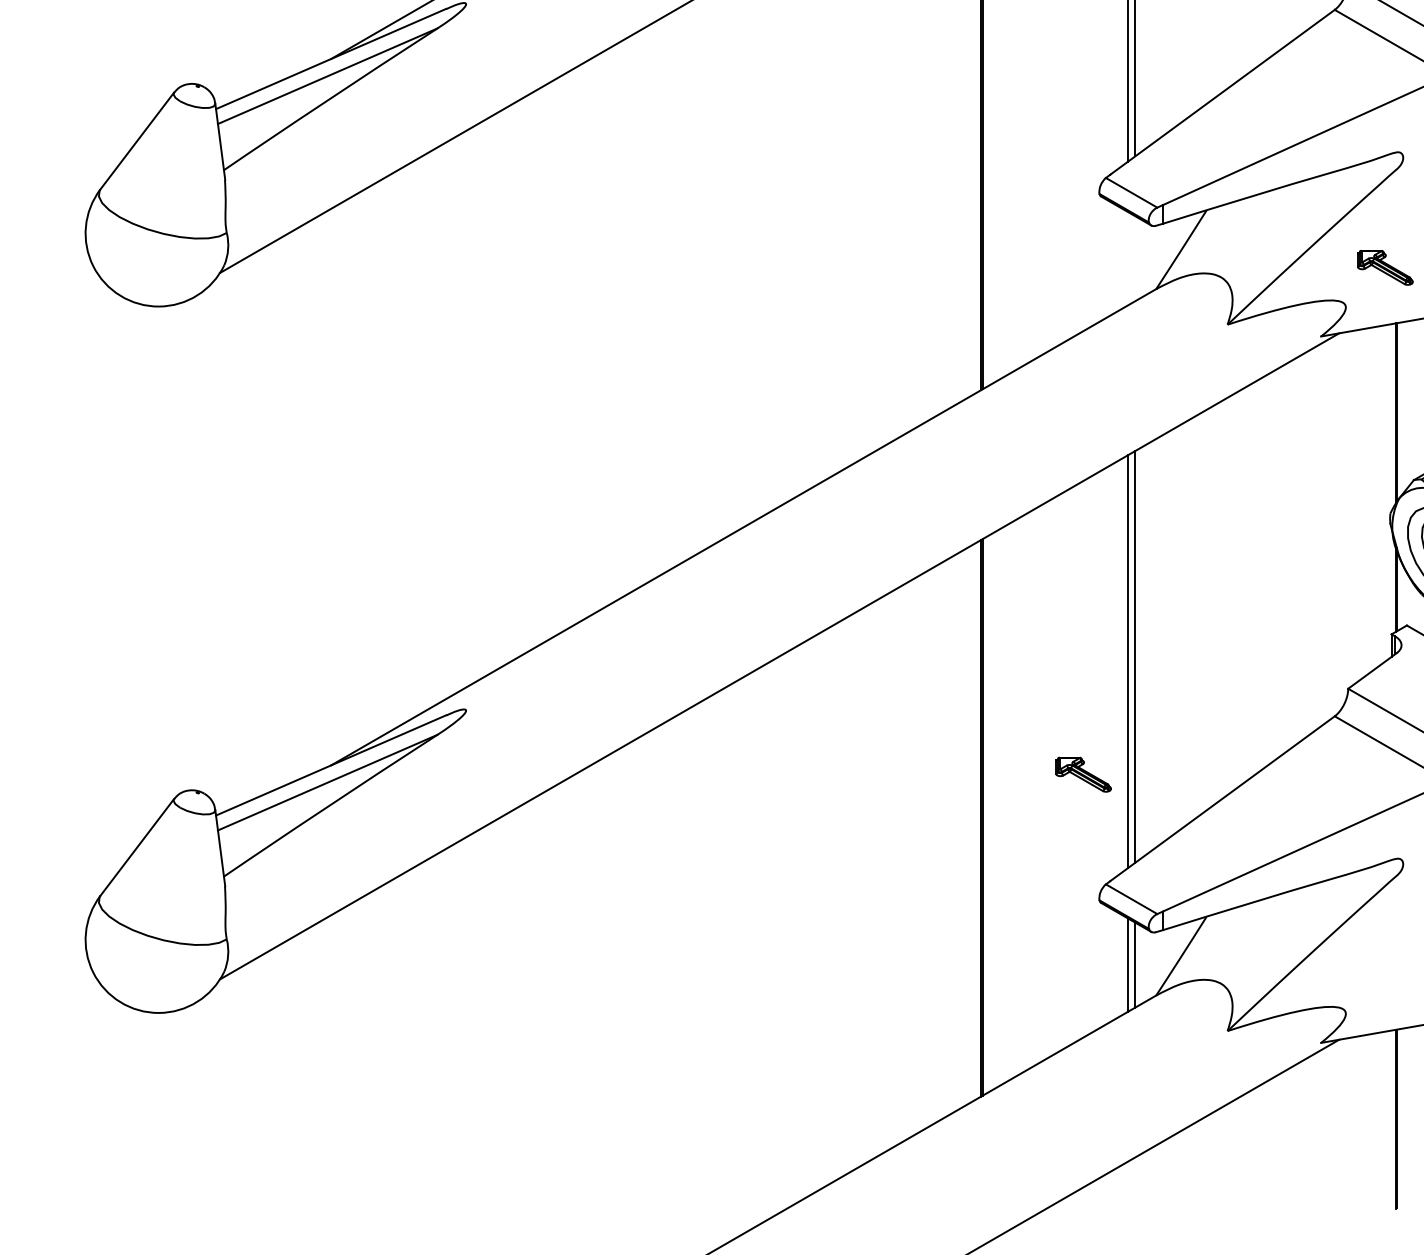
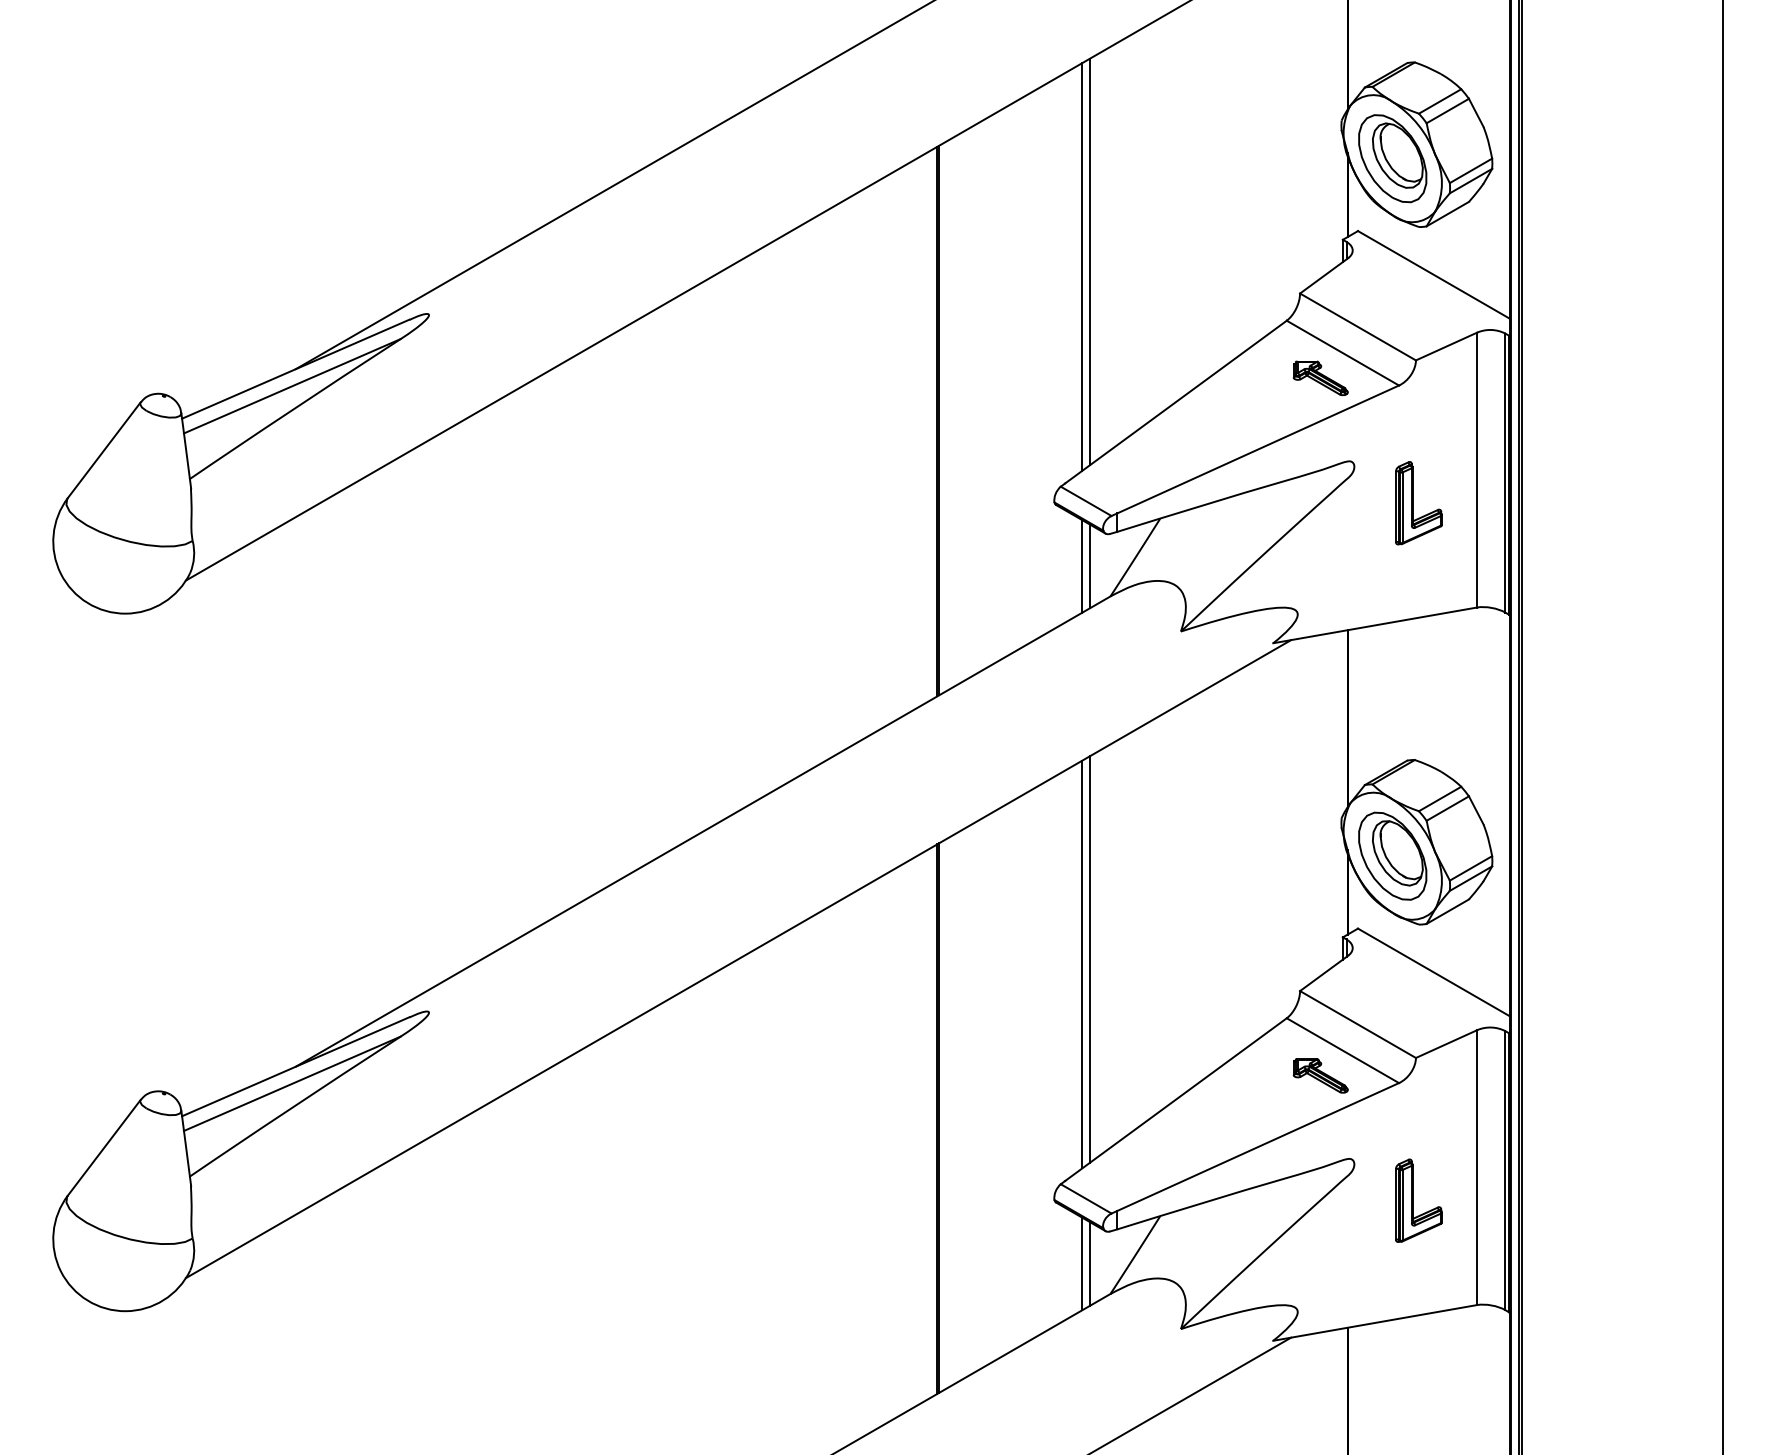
line: (1127, 258) -> (1082, 566), added
line: (1134, 258) -> (1089, 566), added
part: (1385, 266) -> (1320, 377), moved
part: (1083, 774) -> (1320, 1075), moved

